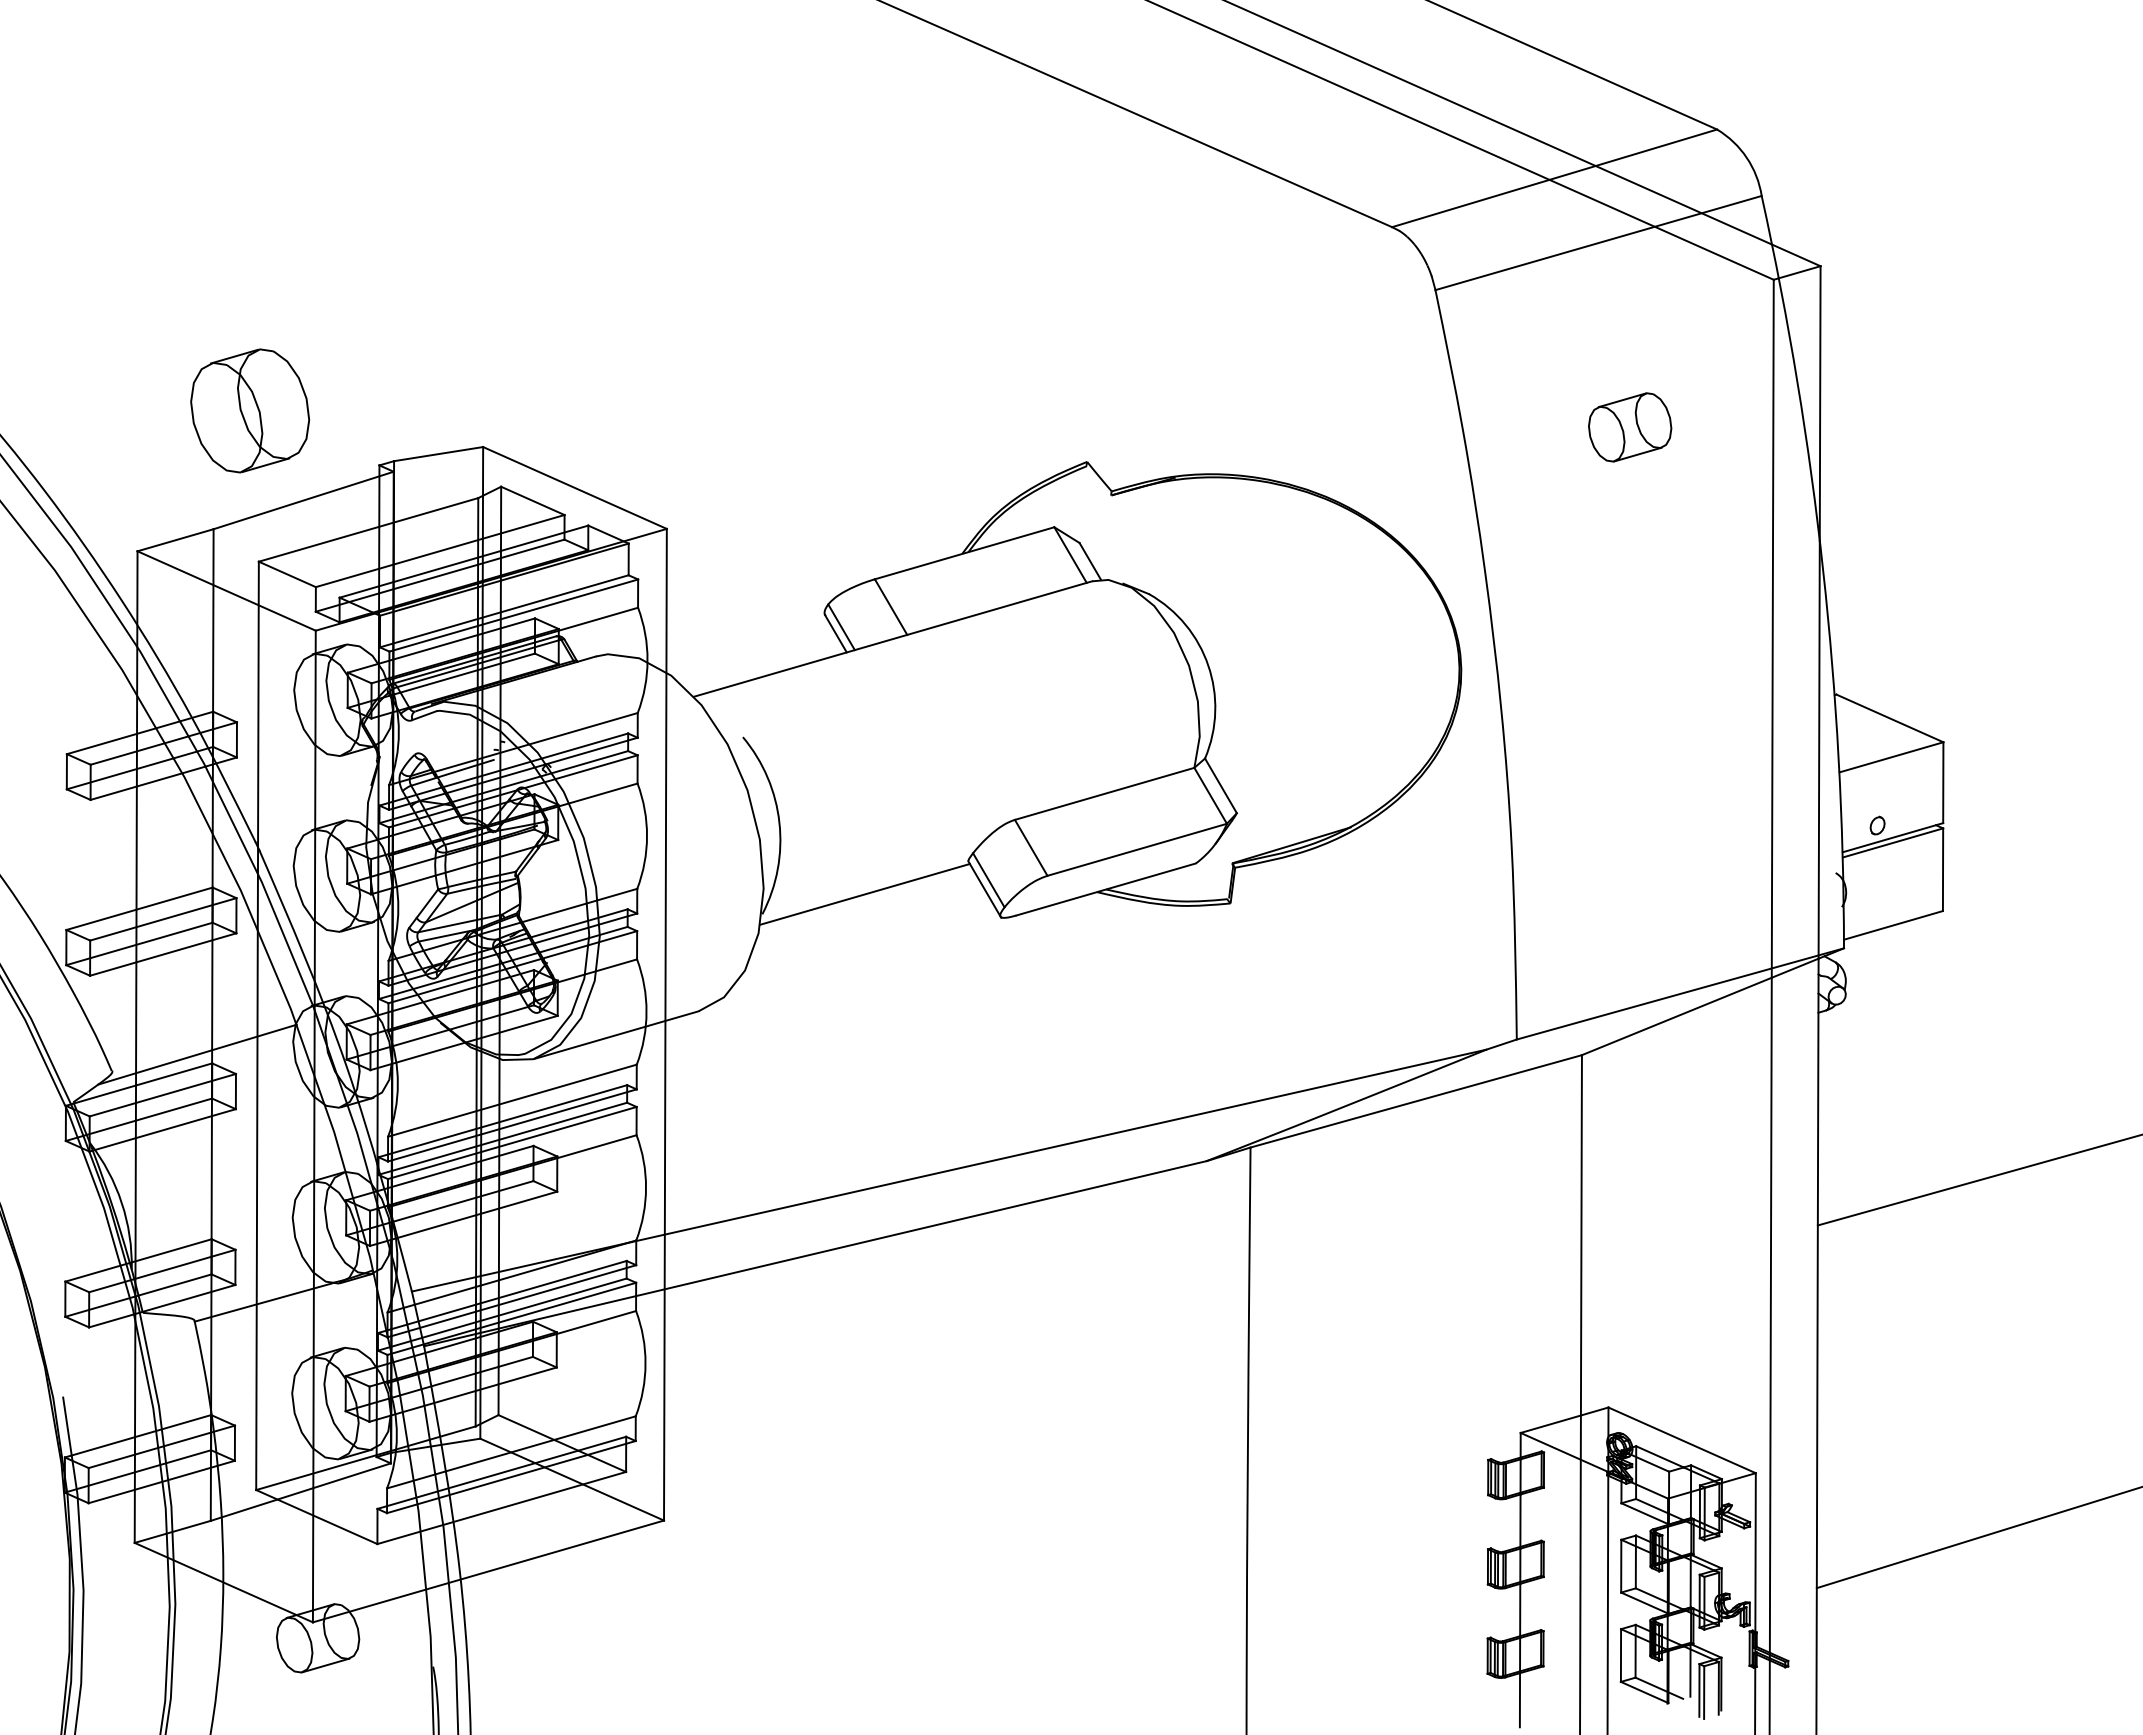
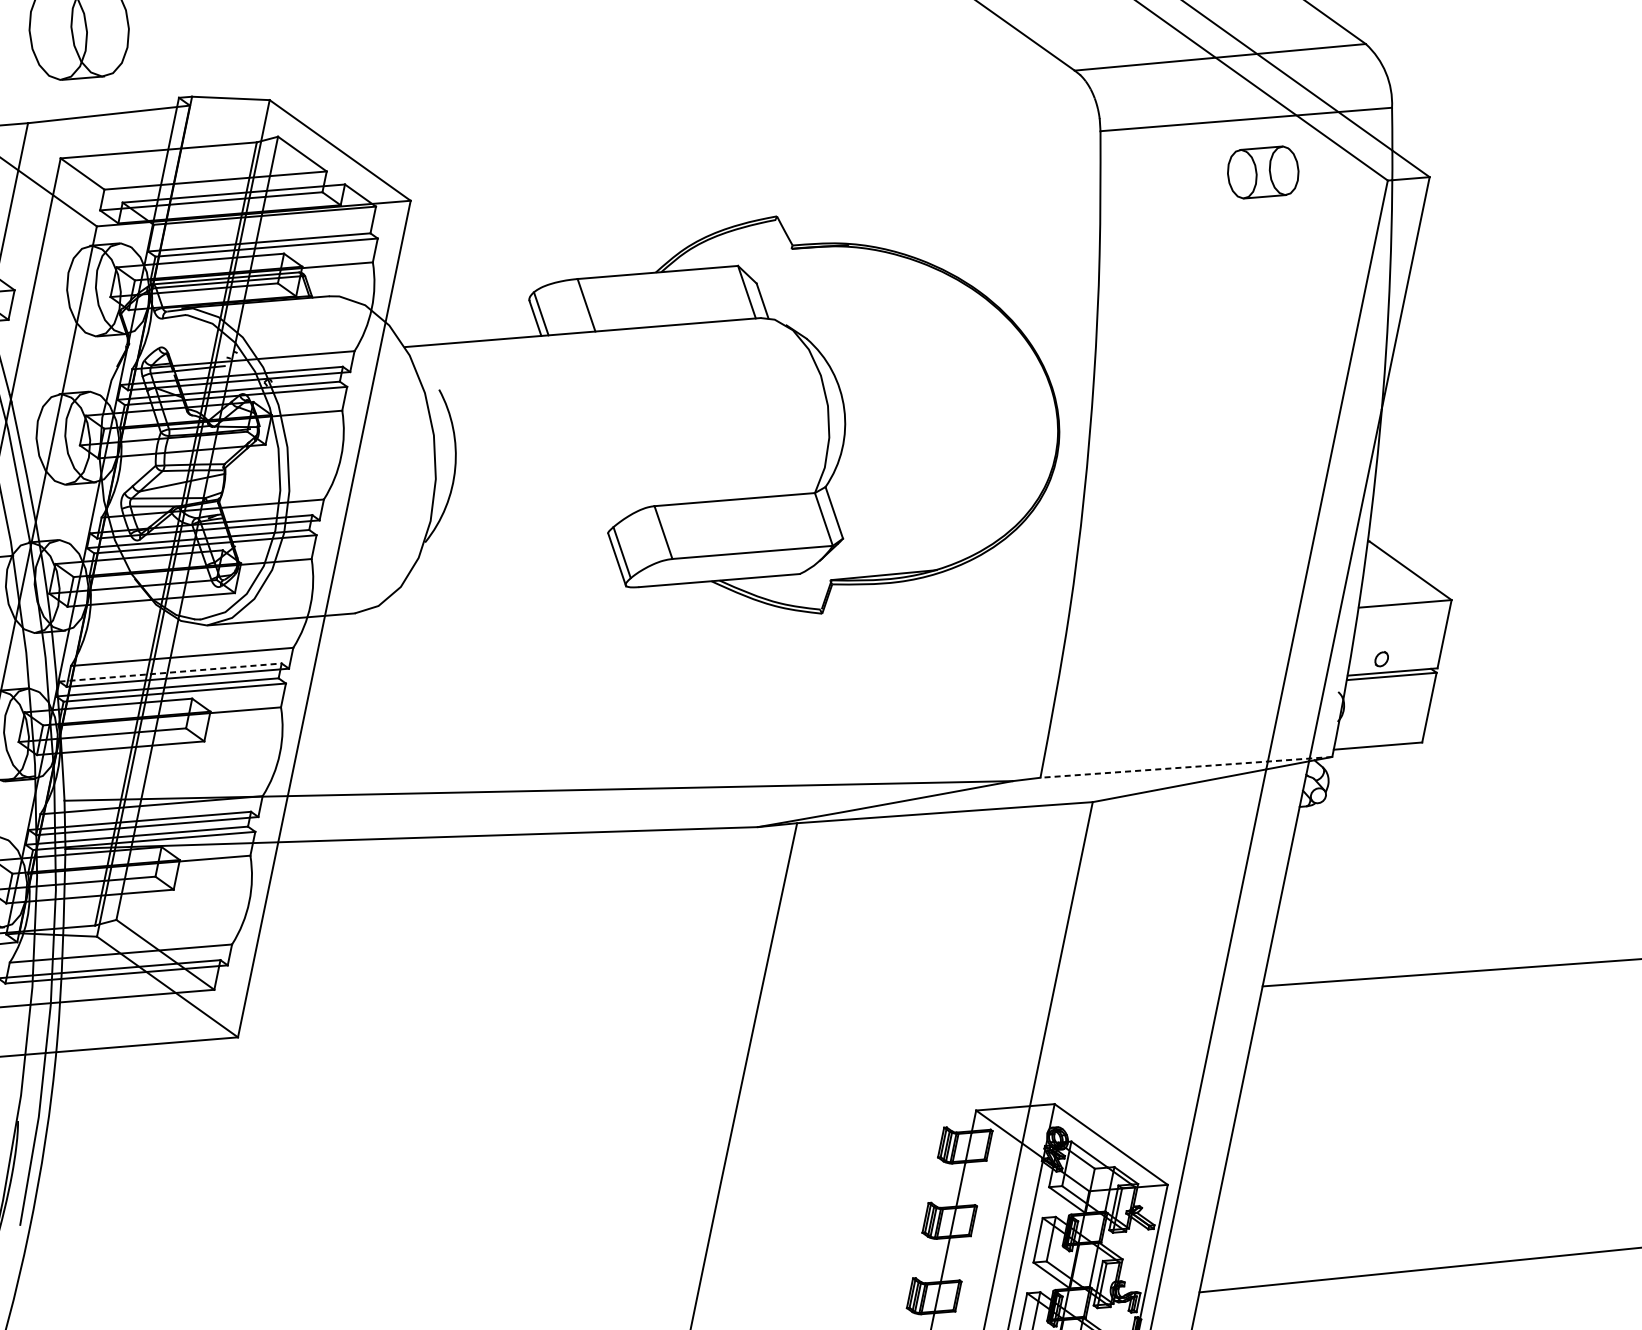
part: (1630, 427) -> (1263, 172), moved
line: (864, 893) -> (514, 542), removed
line: (1680, 993) -> (1186, 767), solid -> dashed
line: (503, 1121) -> (171, 672), solid -> dashed

